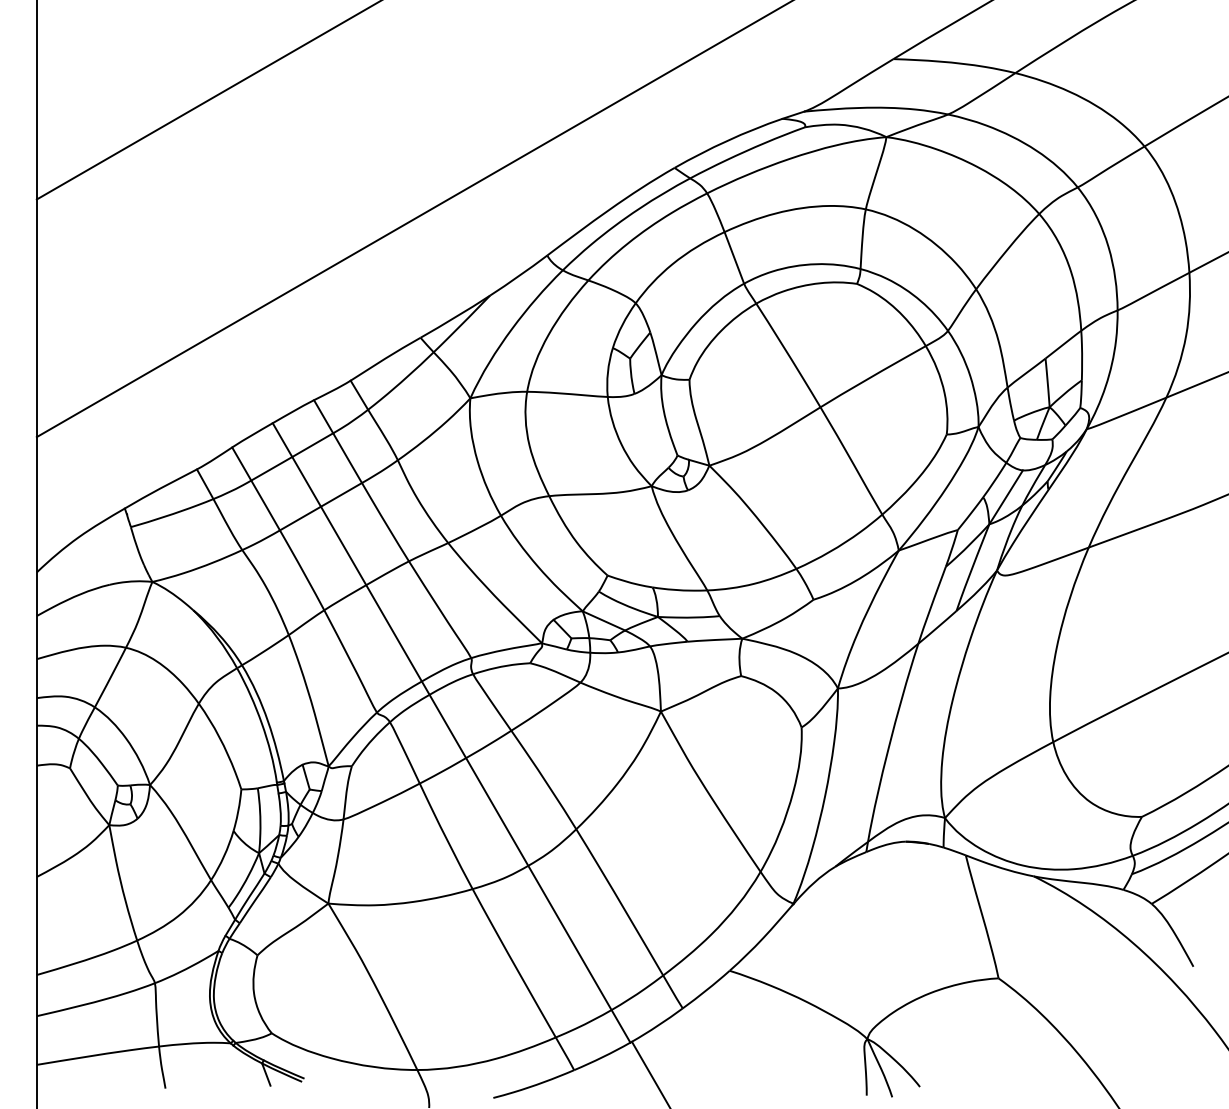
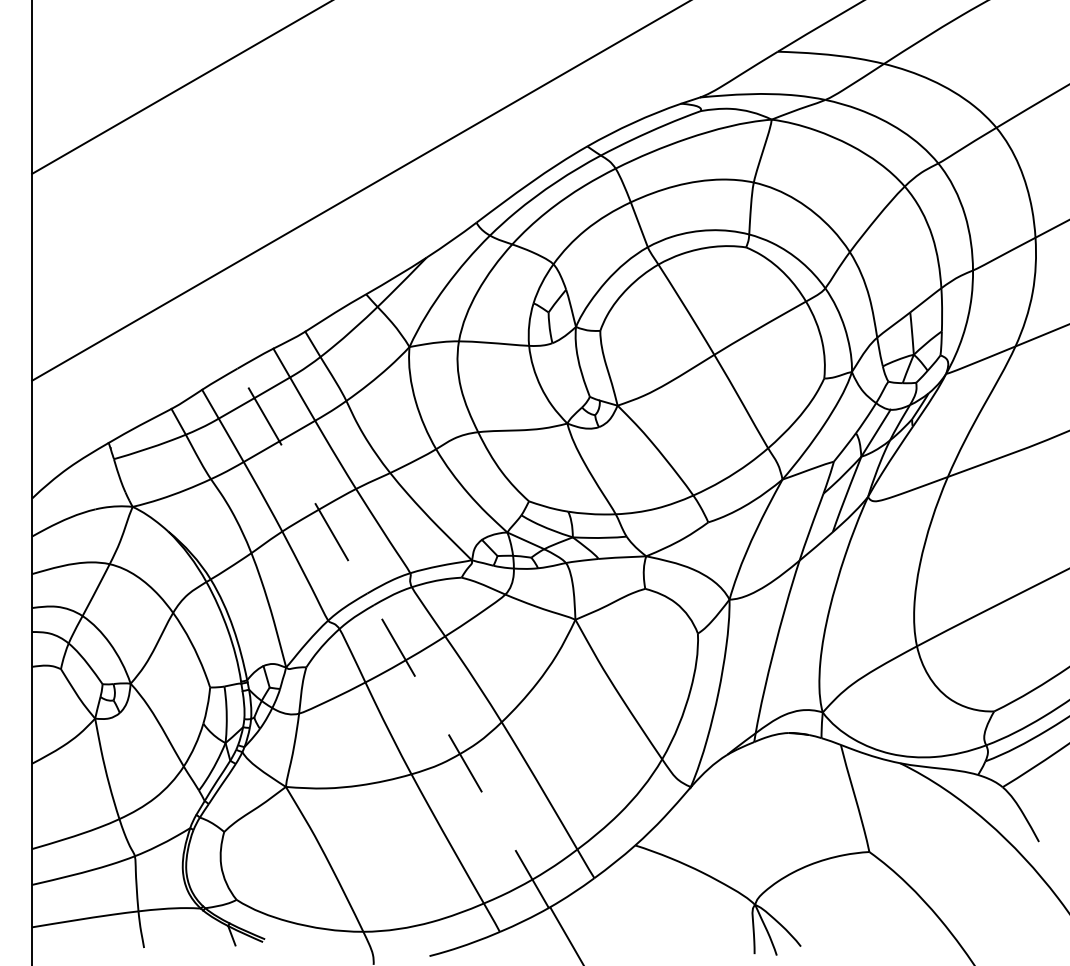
line: (451, 732) -> (393, 637), solid -> dashed

